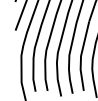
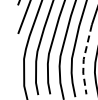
line: (81, 56) -> (84, 59), solid -> dashed

